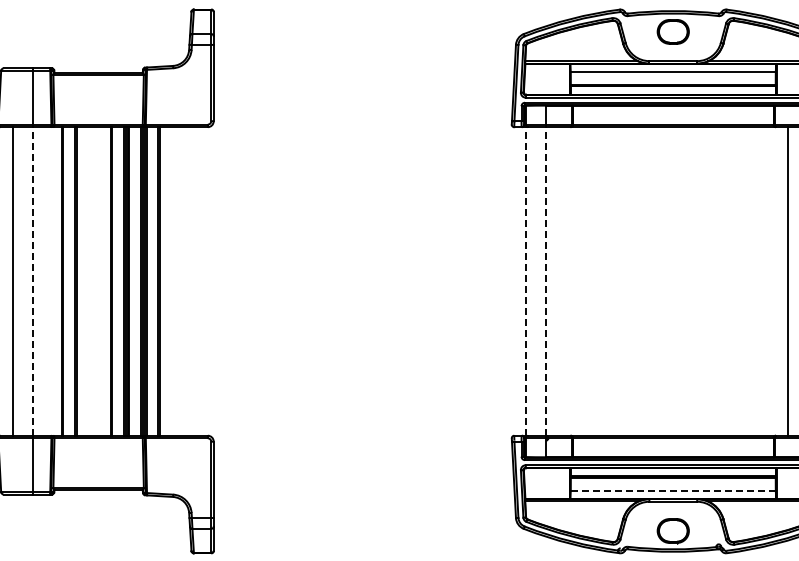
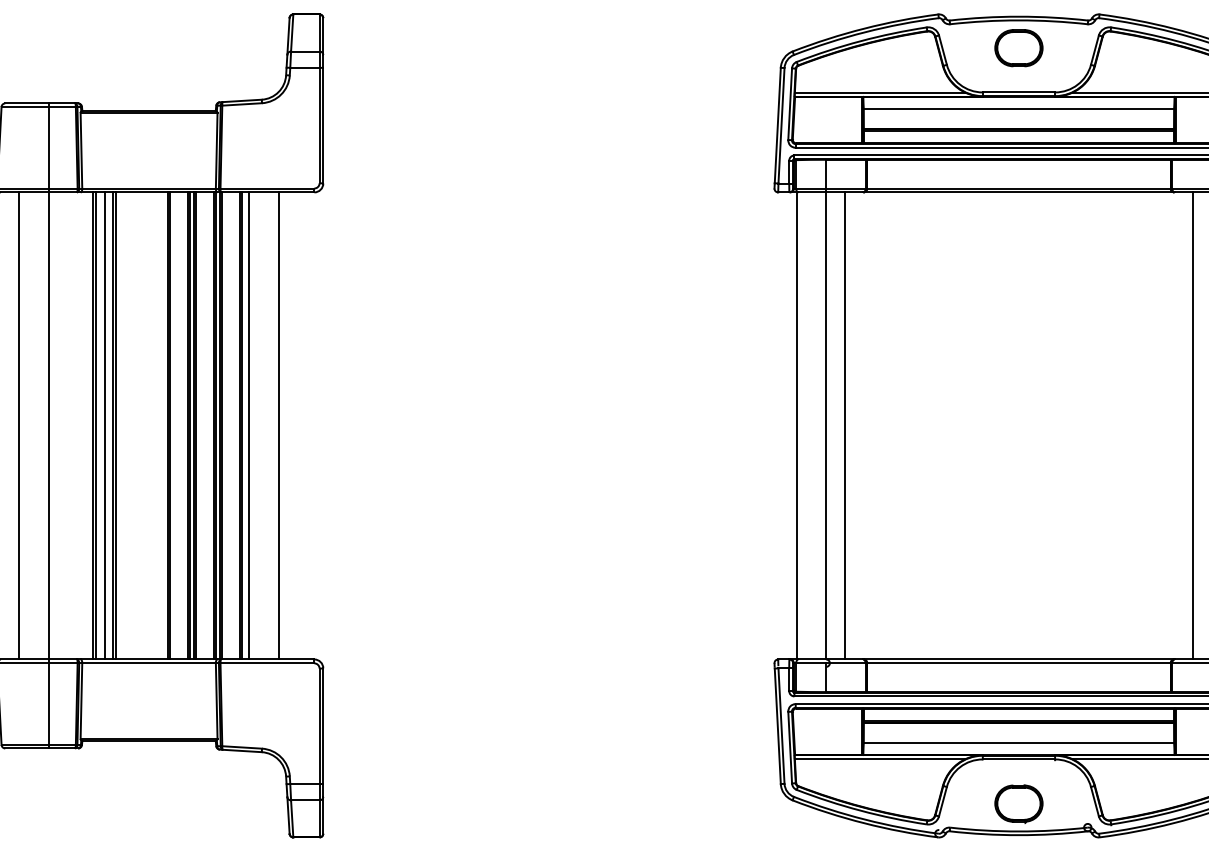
line: (32, 280) -> (48, 424), dashed -> solid
line: (526, 280) -> (796, 424), dashed -> solid
line: (545, 280) -> (825, 424), dashed -> solid
line: (69, 281) -> (104, 426), added
line: (164, 281) -> (248, 426), added
line: (184, 281) -> (279, 426), added
line: (558, 281) -> (845, 426), added
line: (673, 490) -> (1019, 742), dashed -> solid

